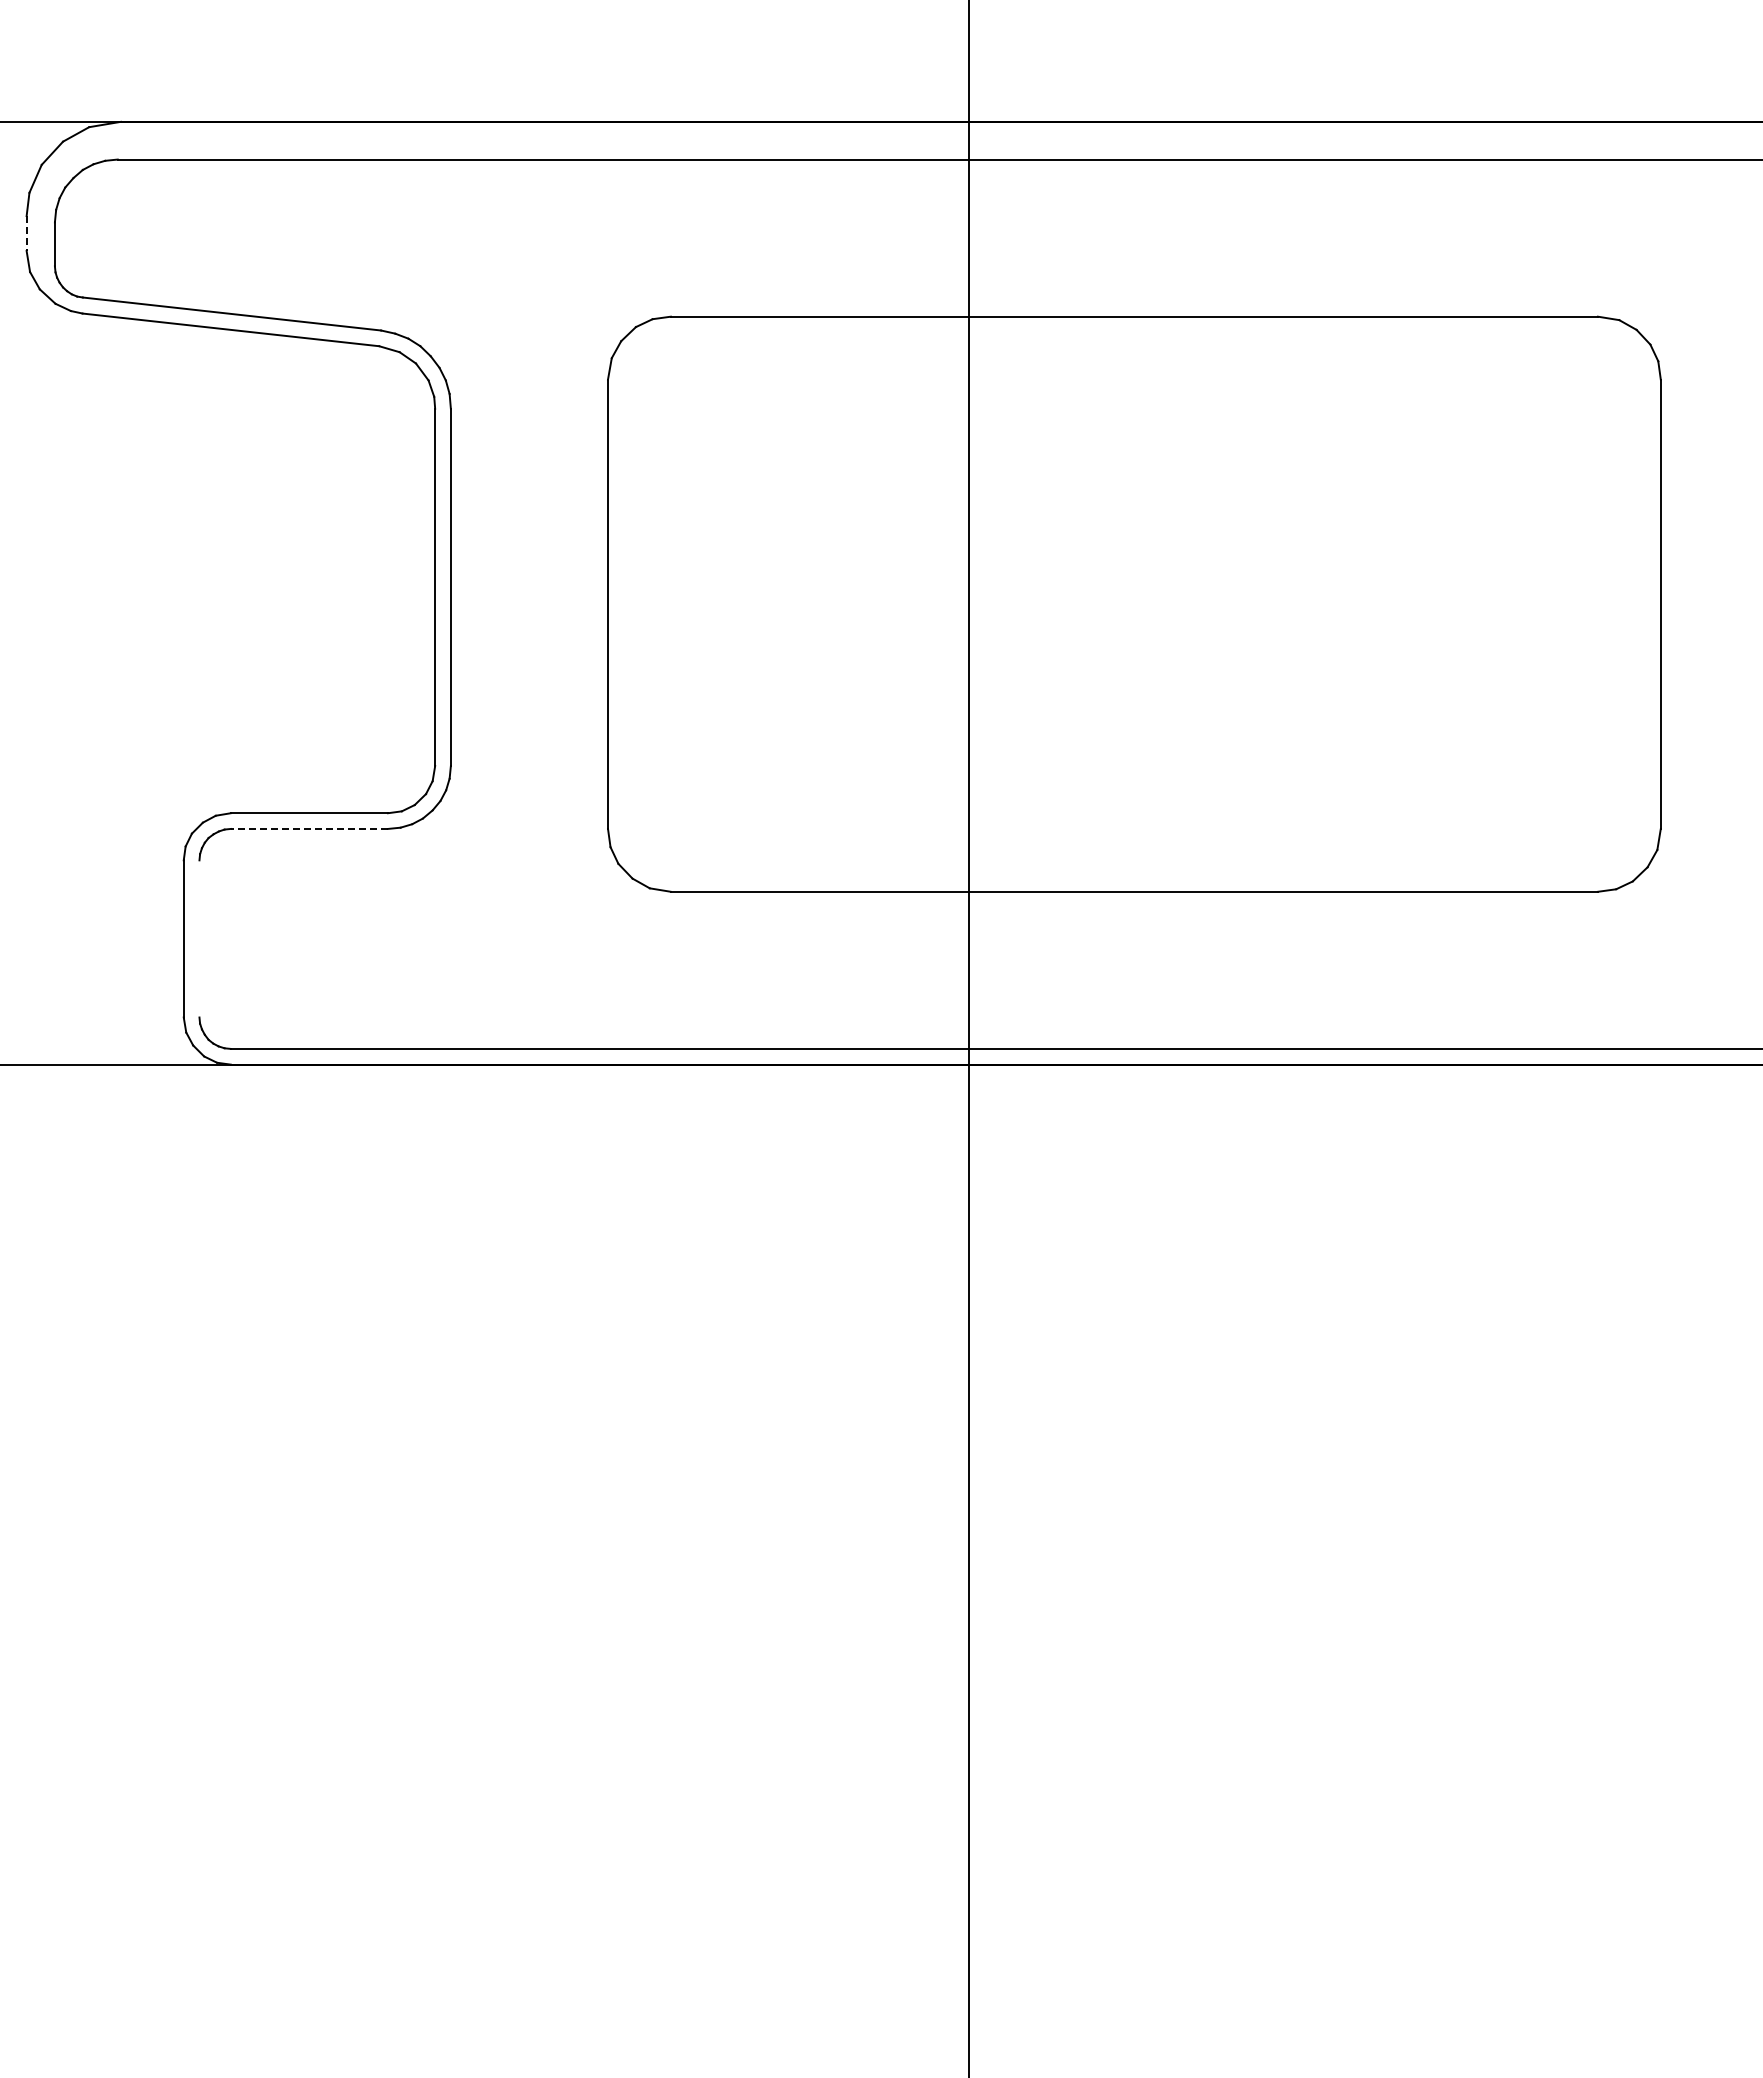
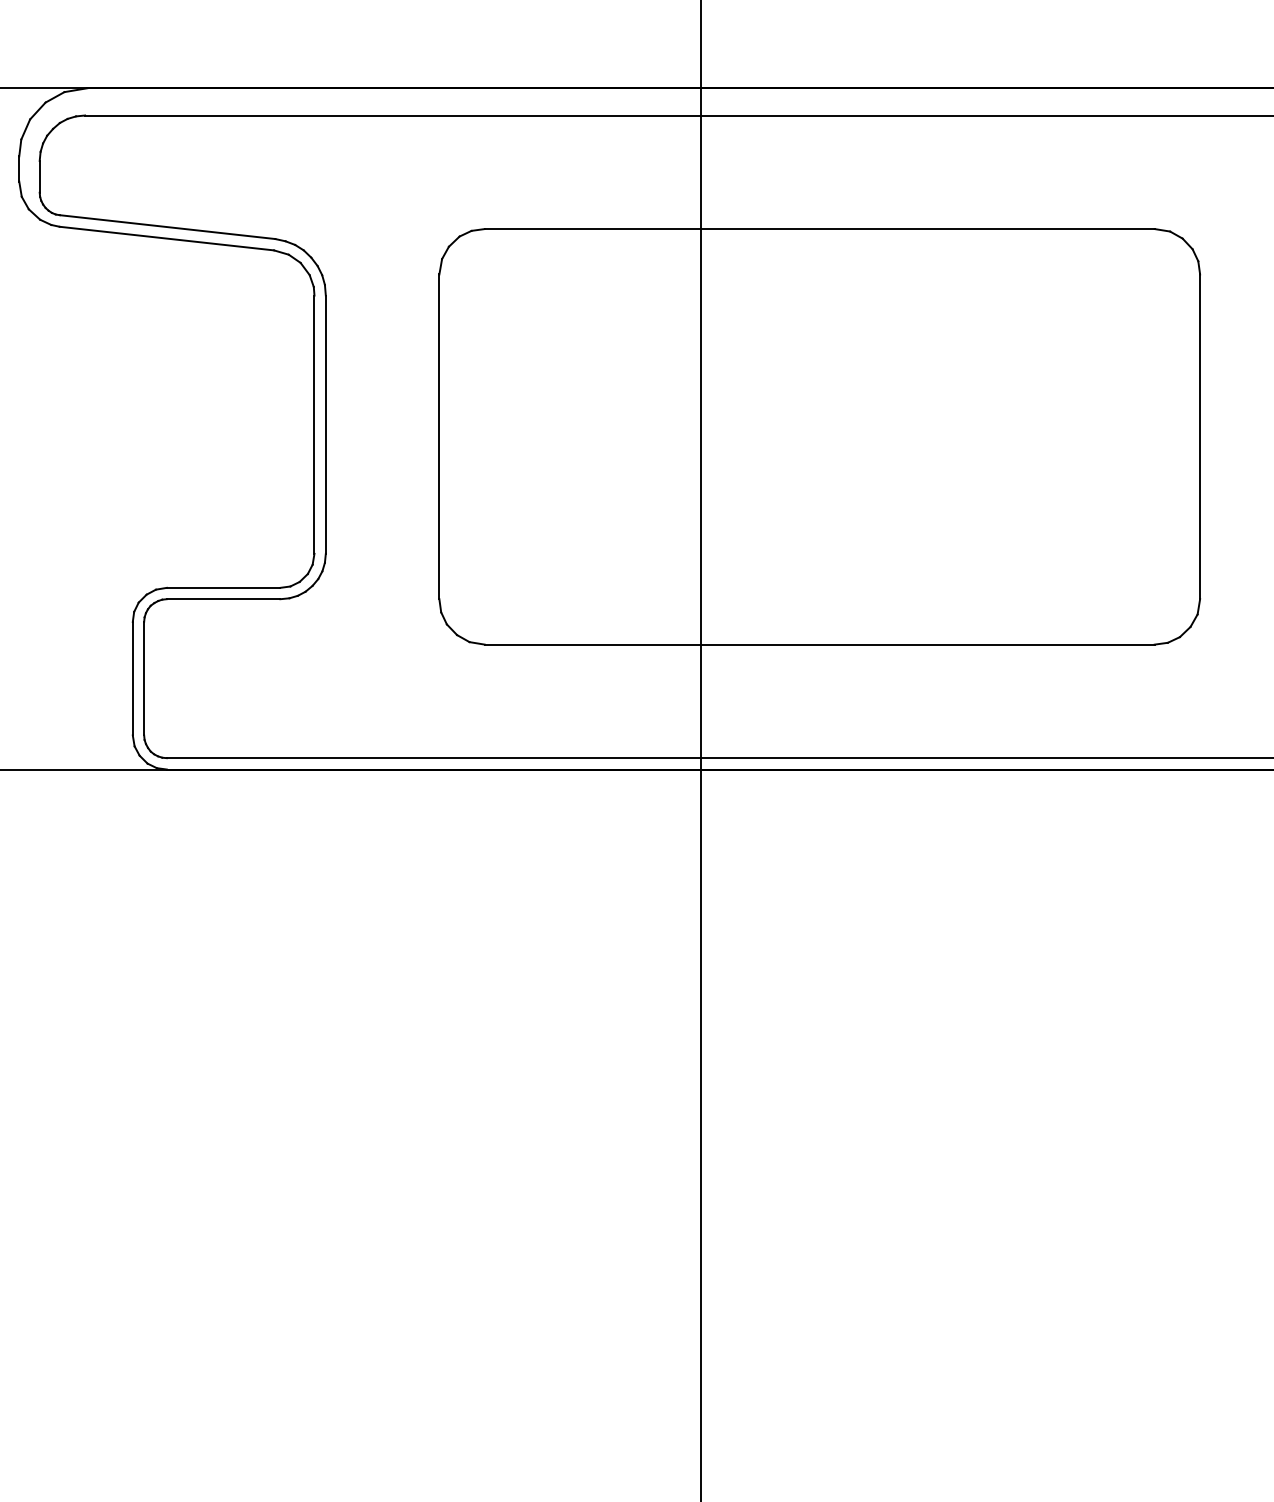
line: (26, 234) -> (19, 169), dashed -> solid
line: (309, 828) -> (223, 598), dashed -> solid
line: (199, 938) -> (144, 678), added

